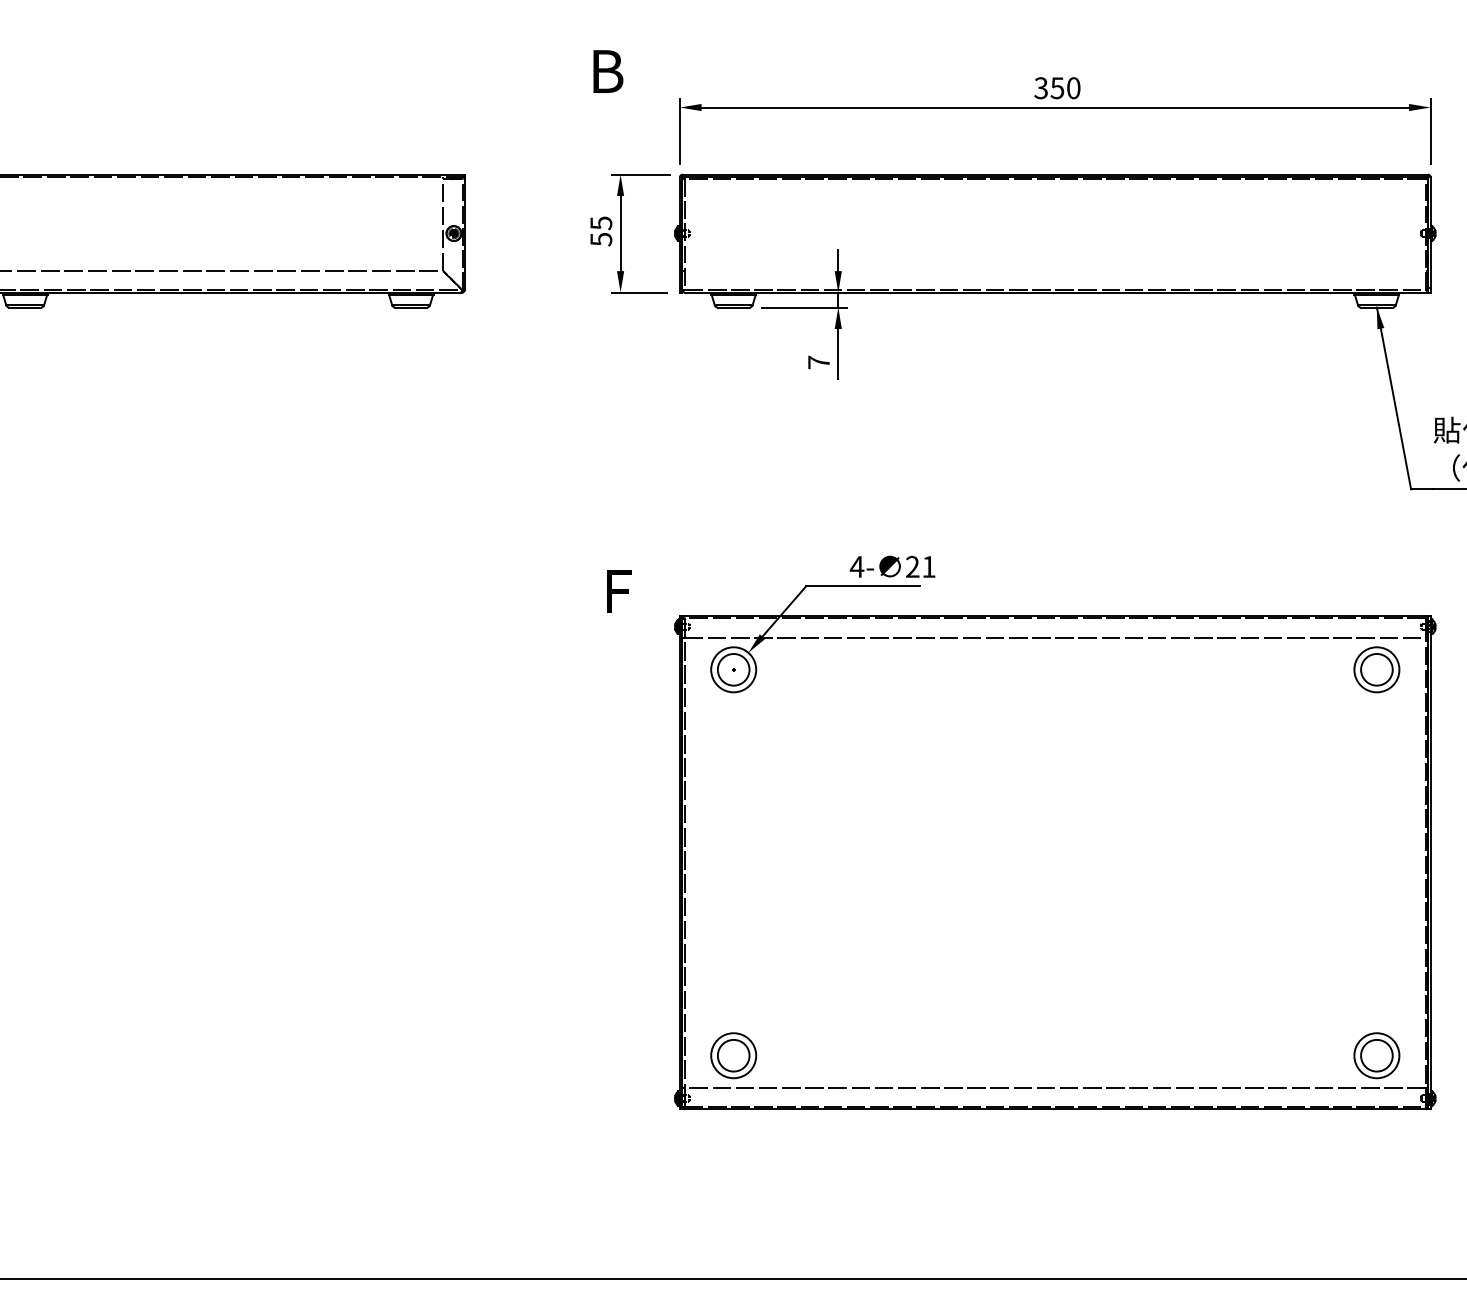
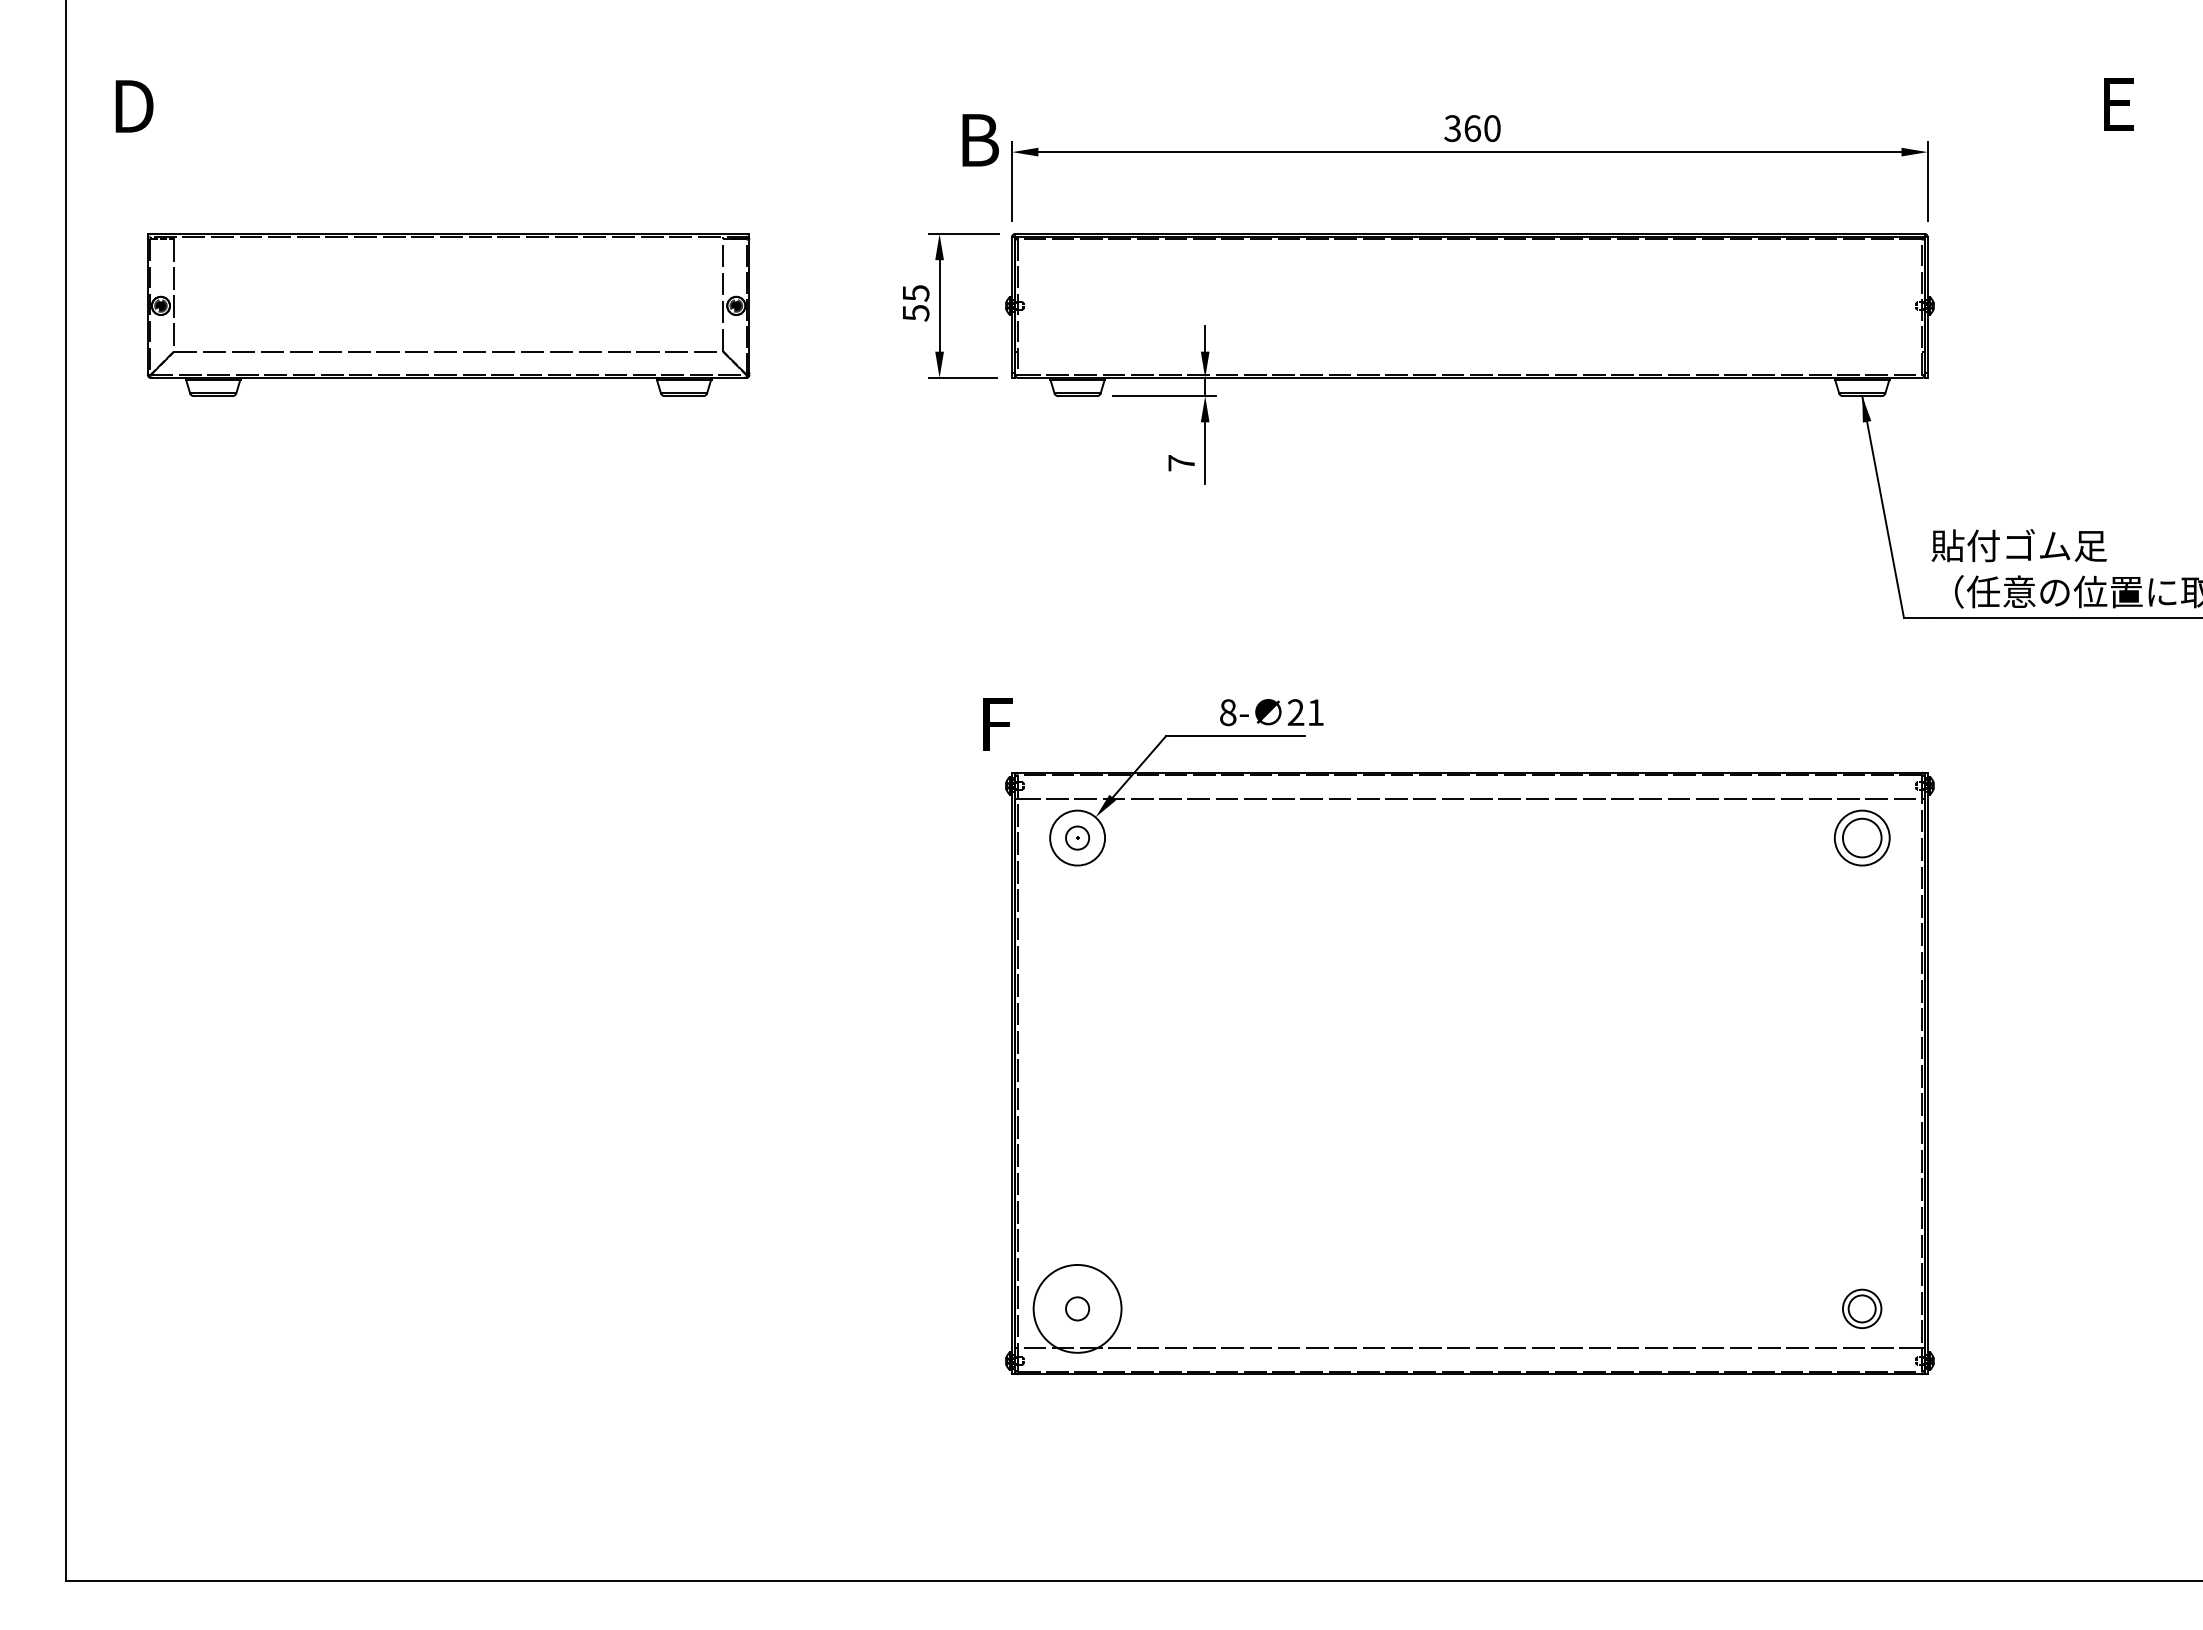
text: (608, 71) -> (980, 140), moved
text: (1057, 88) -> (1472, 128), 350 -> 360
text: (856, 566) -> (1227, 712), 4- -> 8-
text: (618, 591) -> (997, 724), moved
circle: (733, 669) -> (1077, 837), size x0.6
circle: (733, 1055) -> (1077, 1308), size x0.6
circle: (733, 1055) -> (1077, 1308), size x1.6
part: (1376, 1055) -> (1861, 1308), size x0.7

